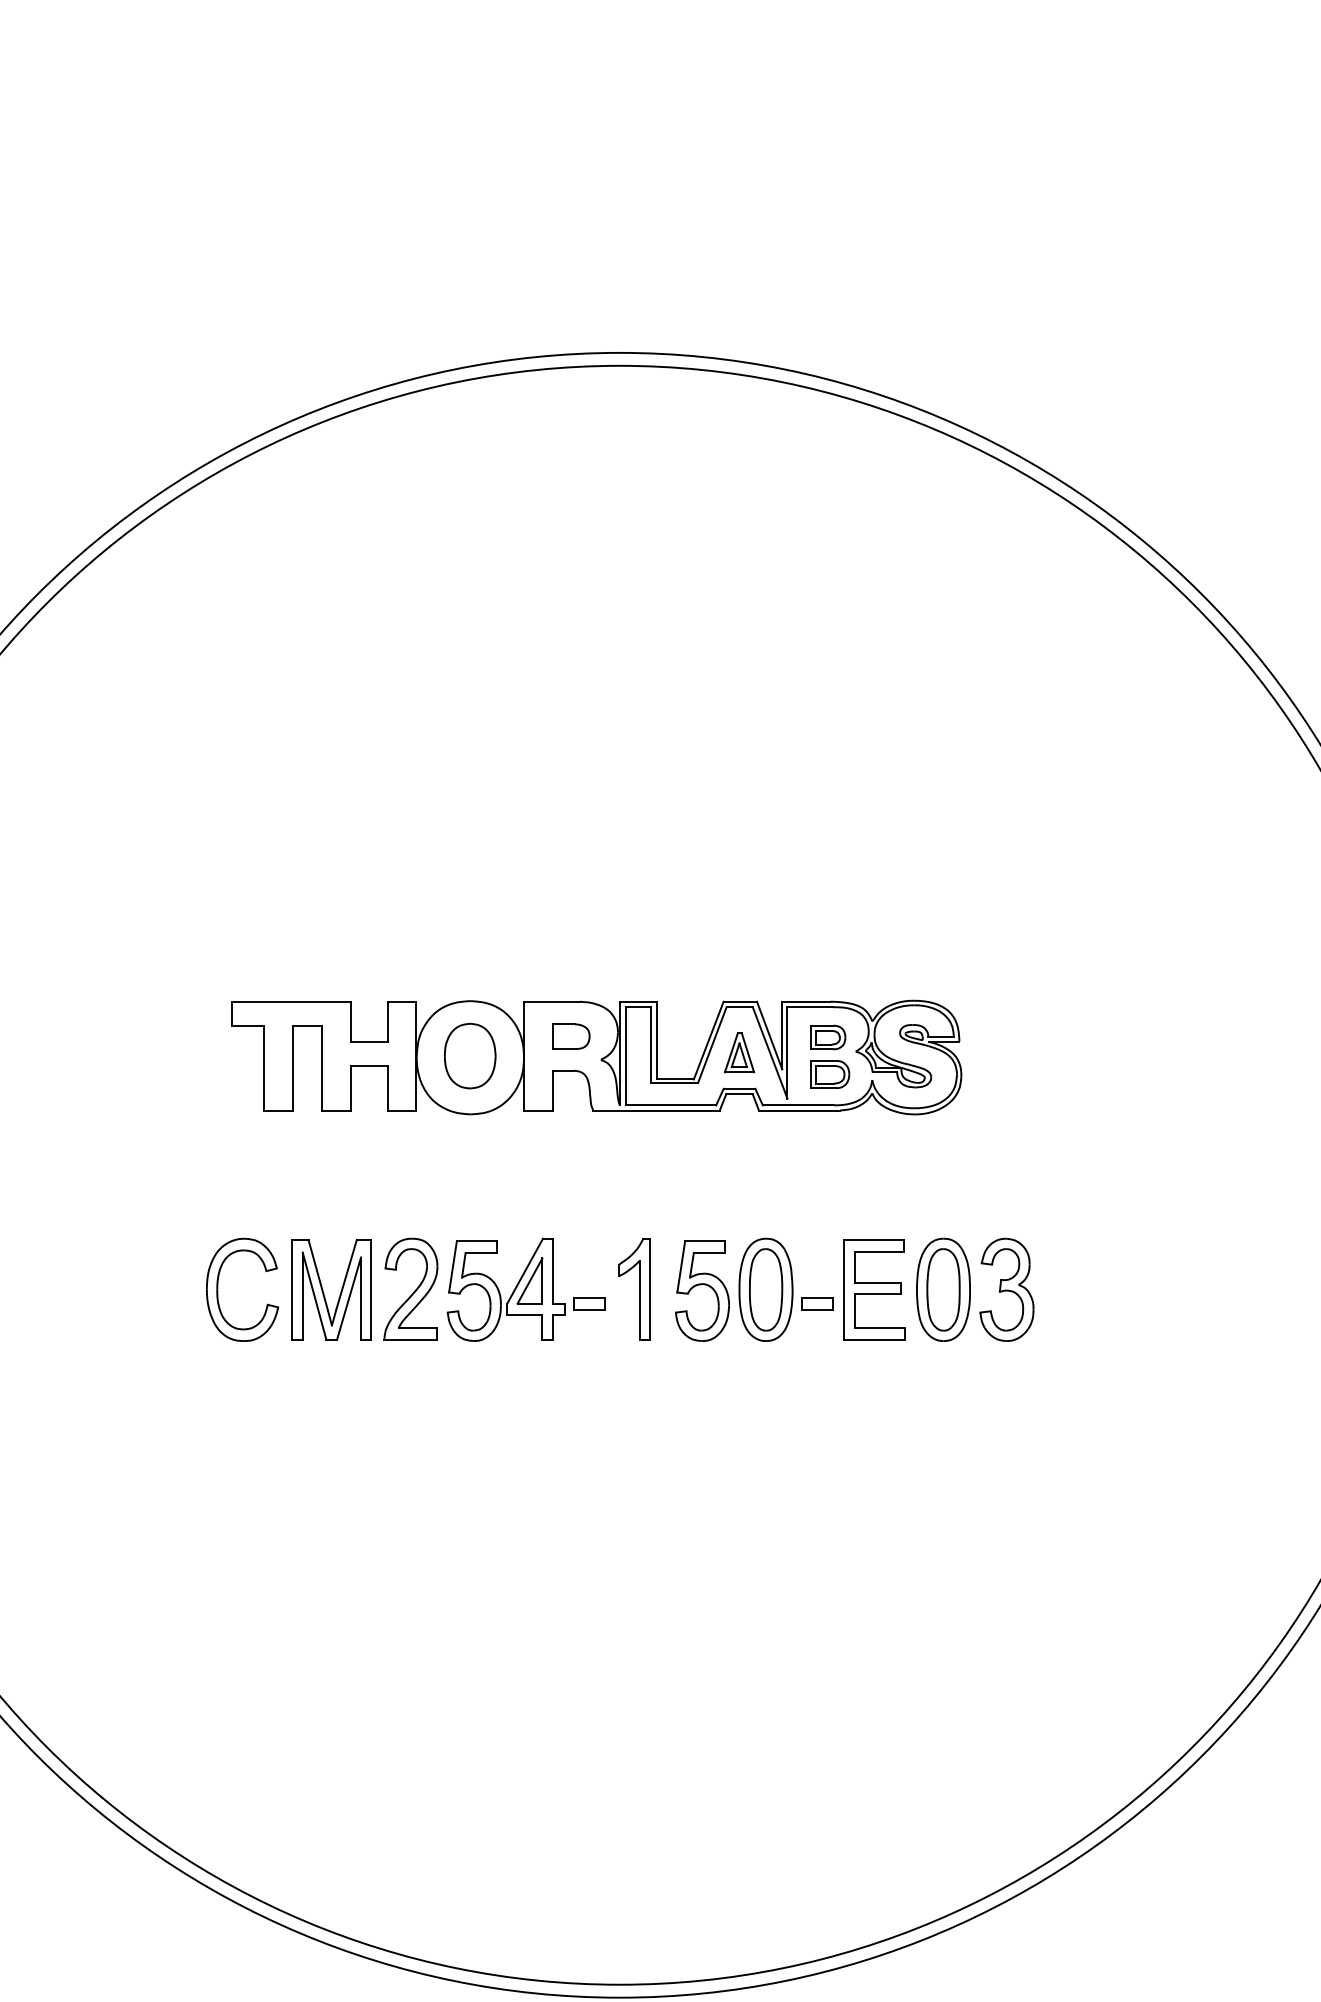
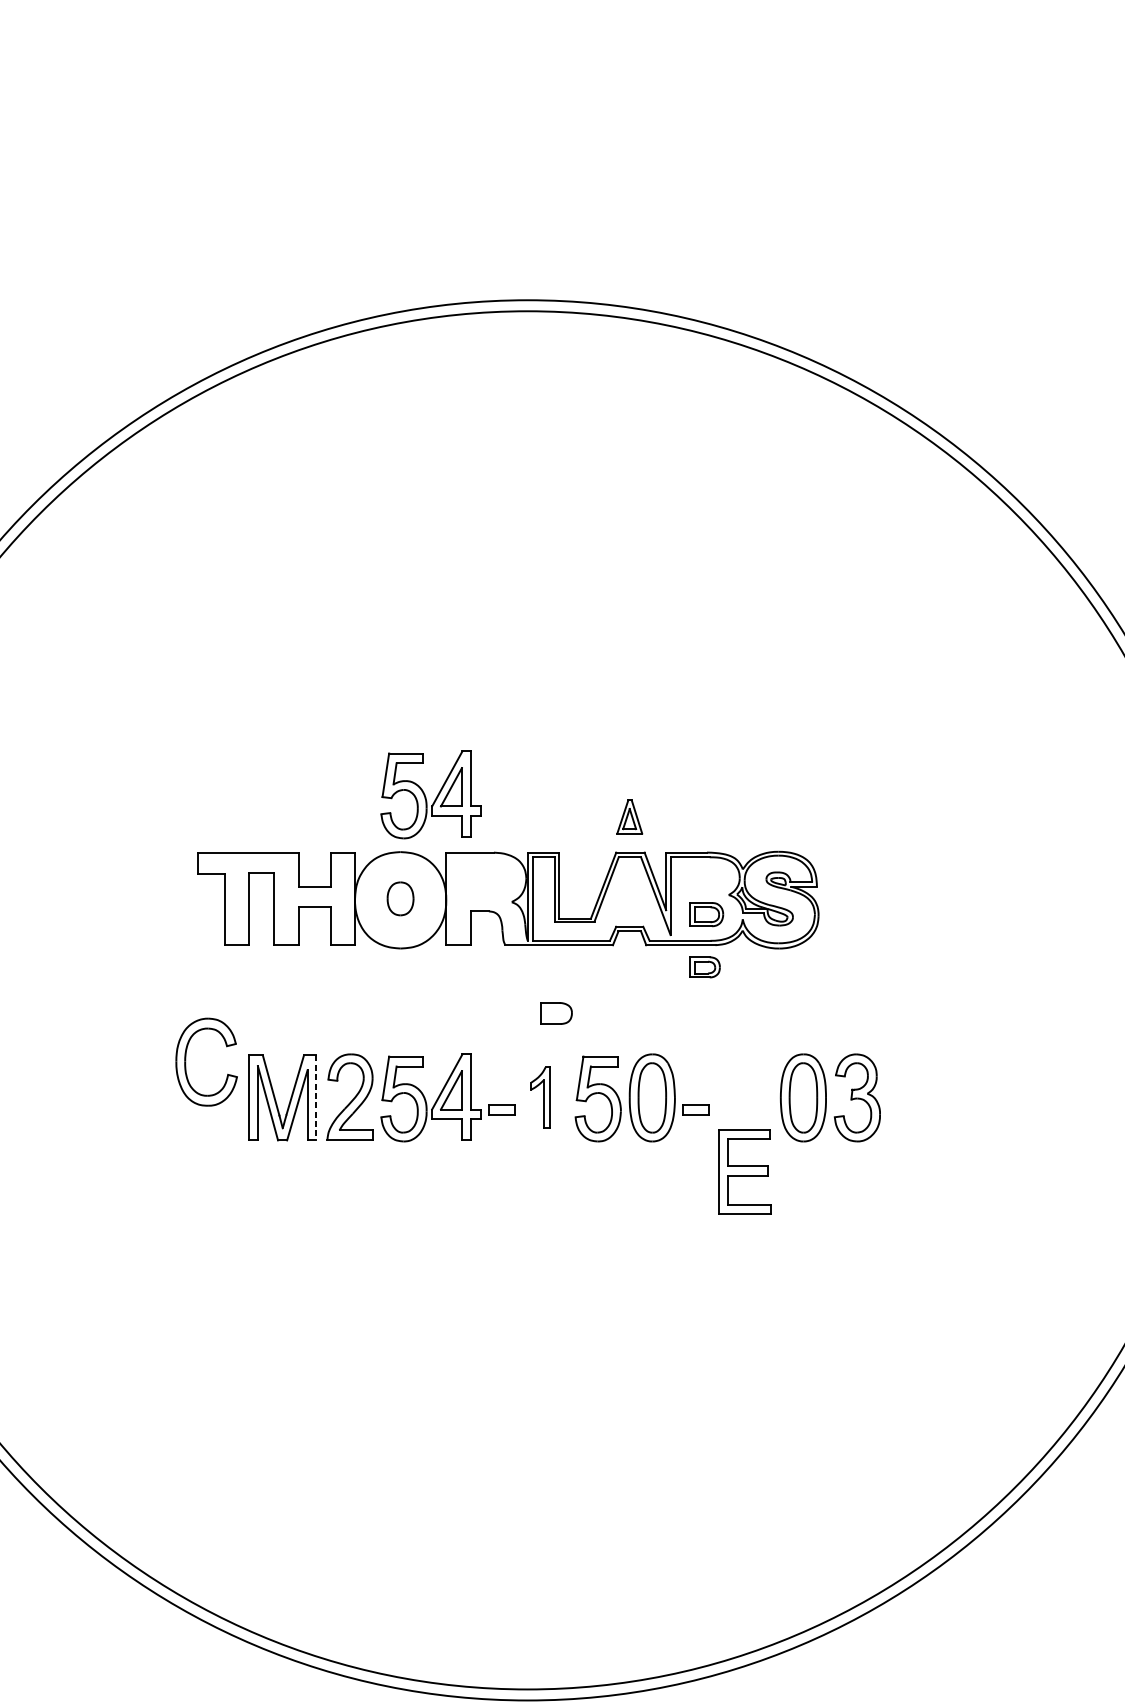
part: (505, 933) -> (430, 794), added
part: (571, 1036) -> (556, 1013), moved
part: (828, 1037) -> (705, 967), moved
part: (739, 1052) -> (629, 816), moved
part: (470, 1055) -> (400, 898), size x0.6
part: (218, 1289) -> (186, 1061), moved
line: (371, 1289) -> (316, 1097), solid -> dashed
part: (634, 1289) -> (540, 1097), size x0.7
part: (874, 1289) -> (744, 1171), moved

